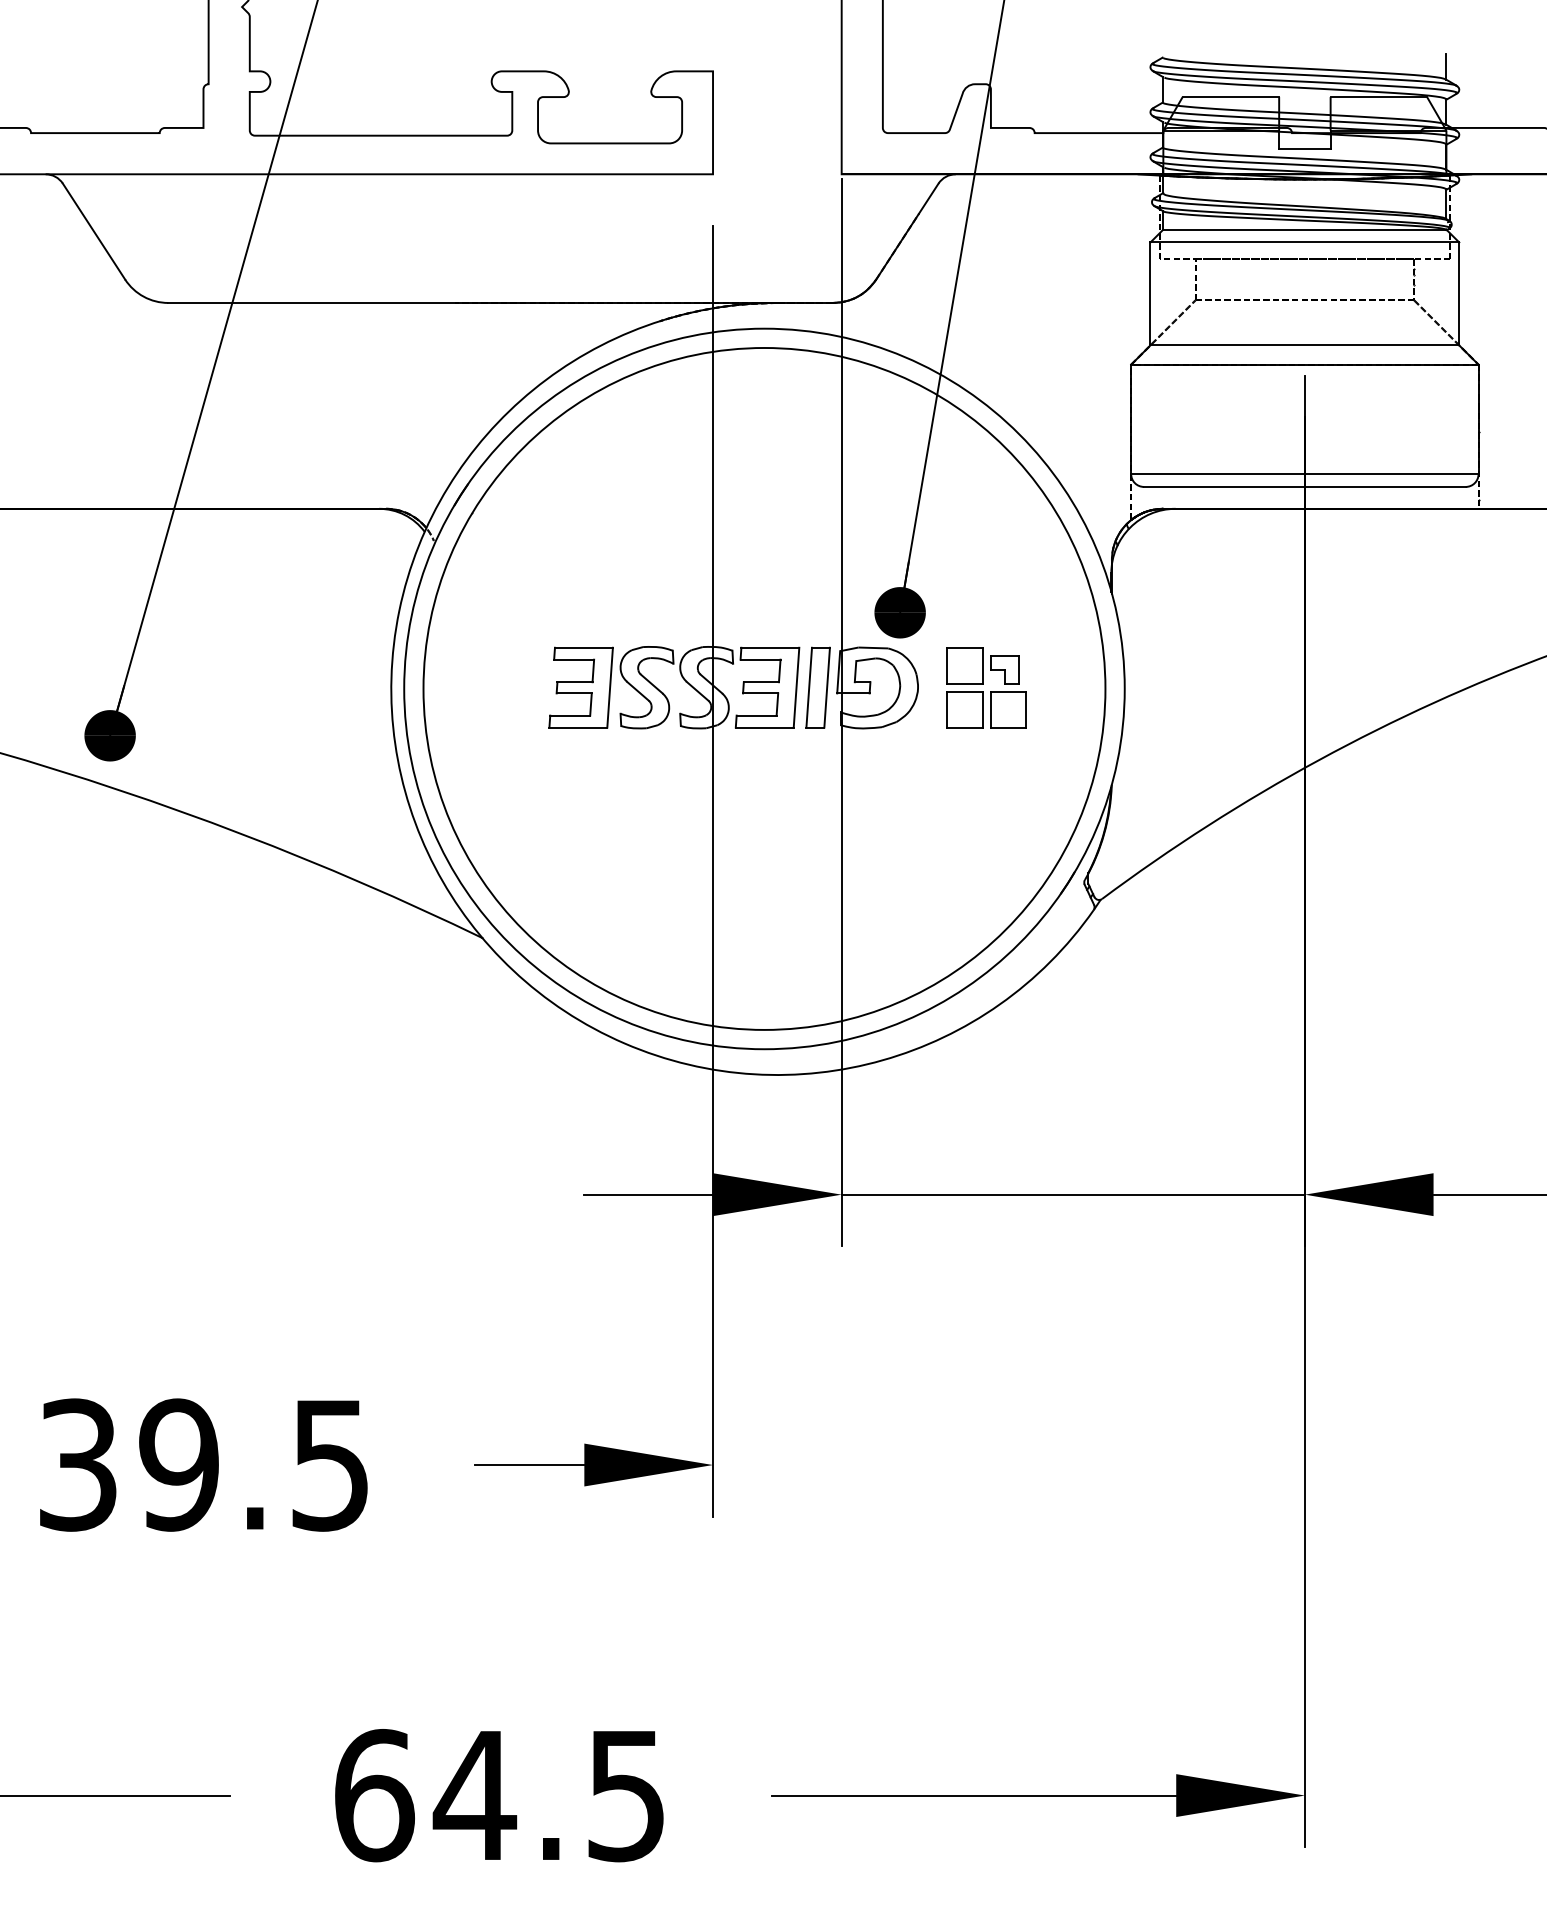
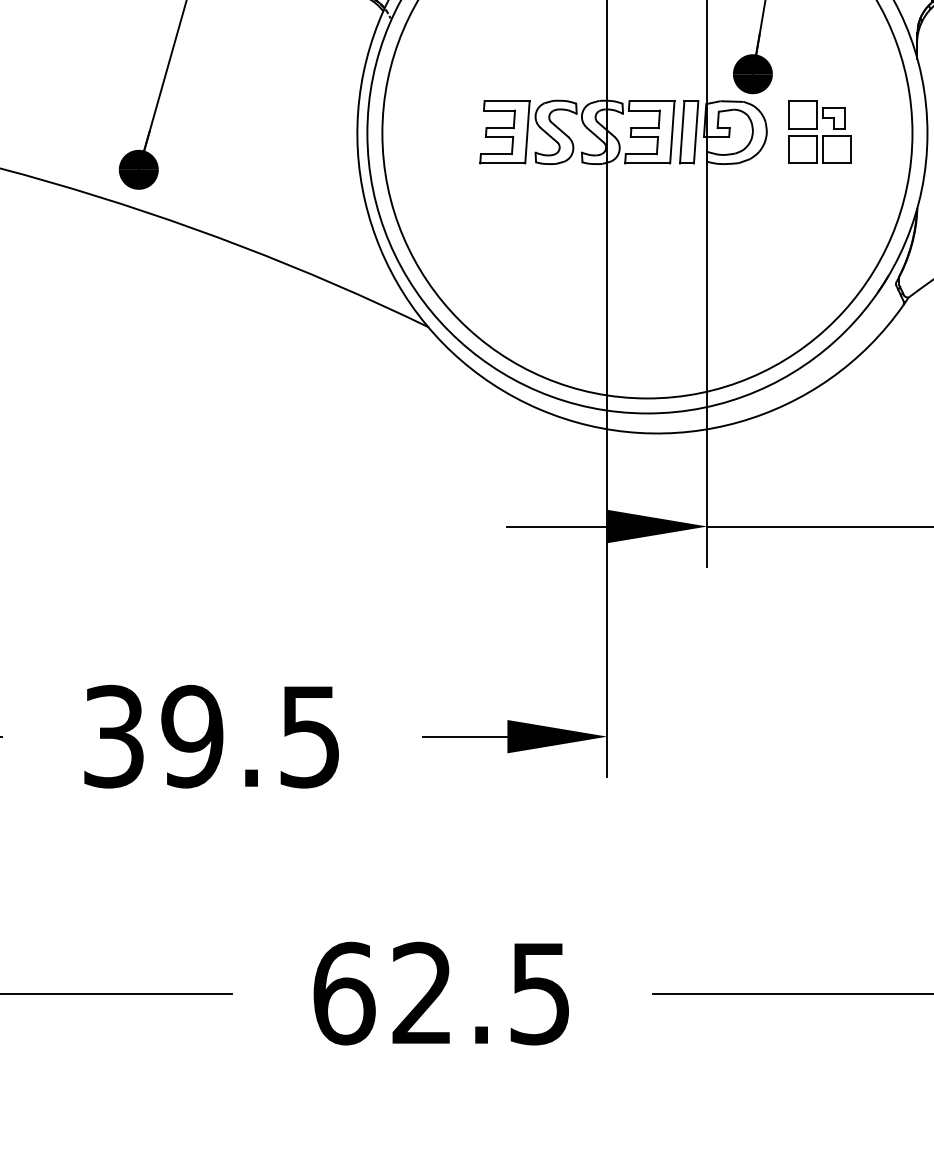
text: (474, 1794) -> (422, 992), 64.5 -> 62.5

